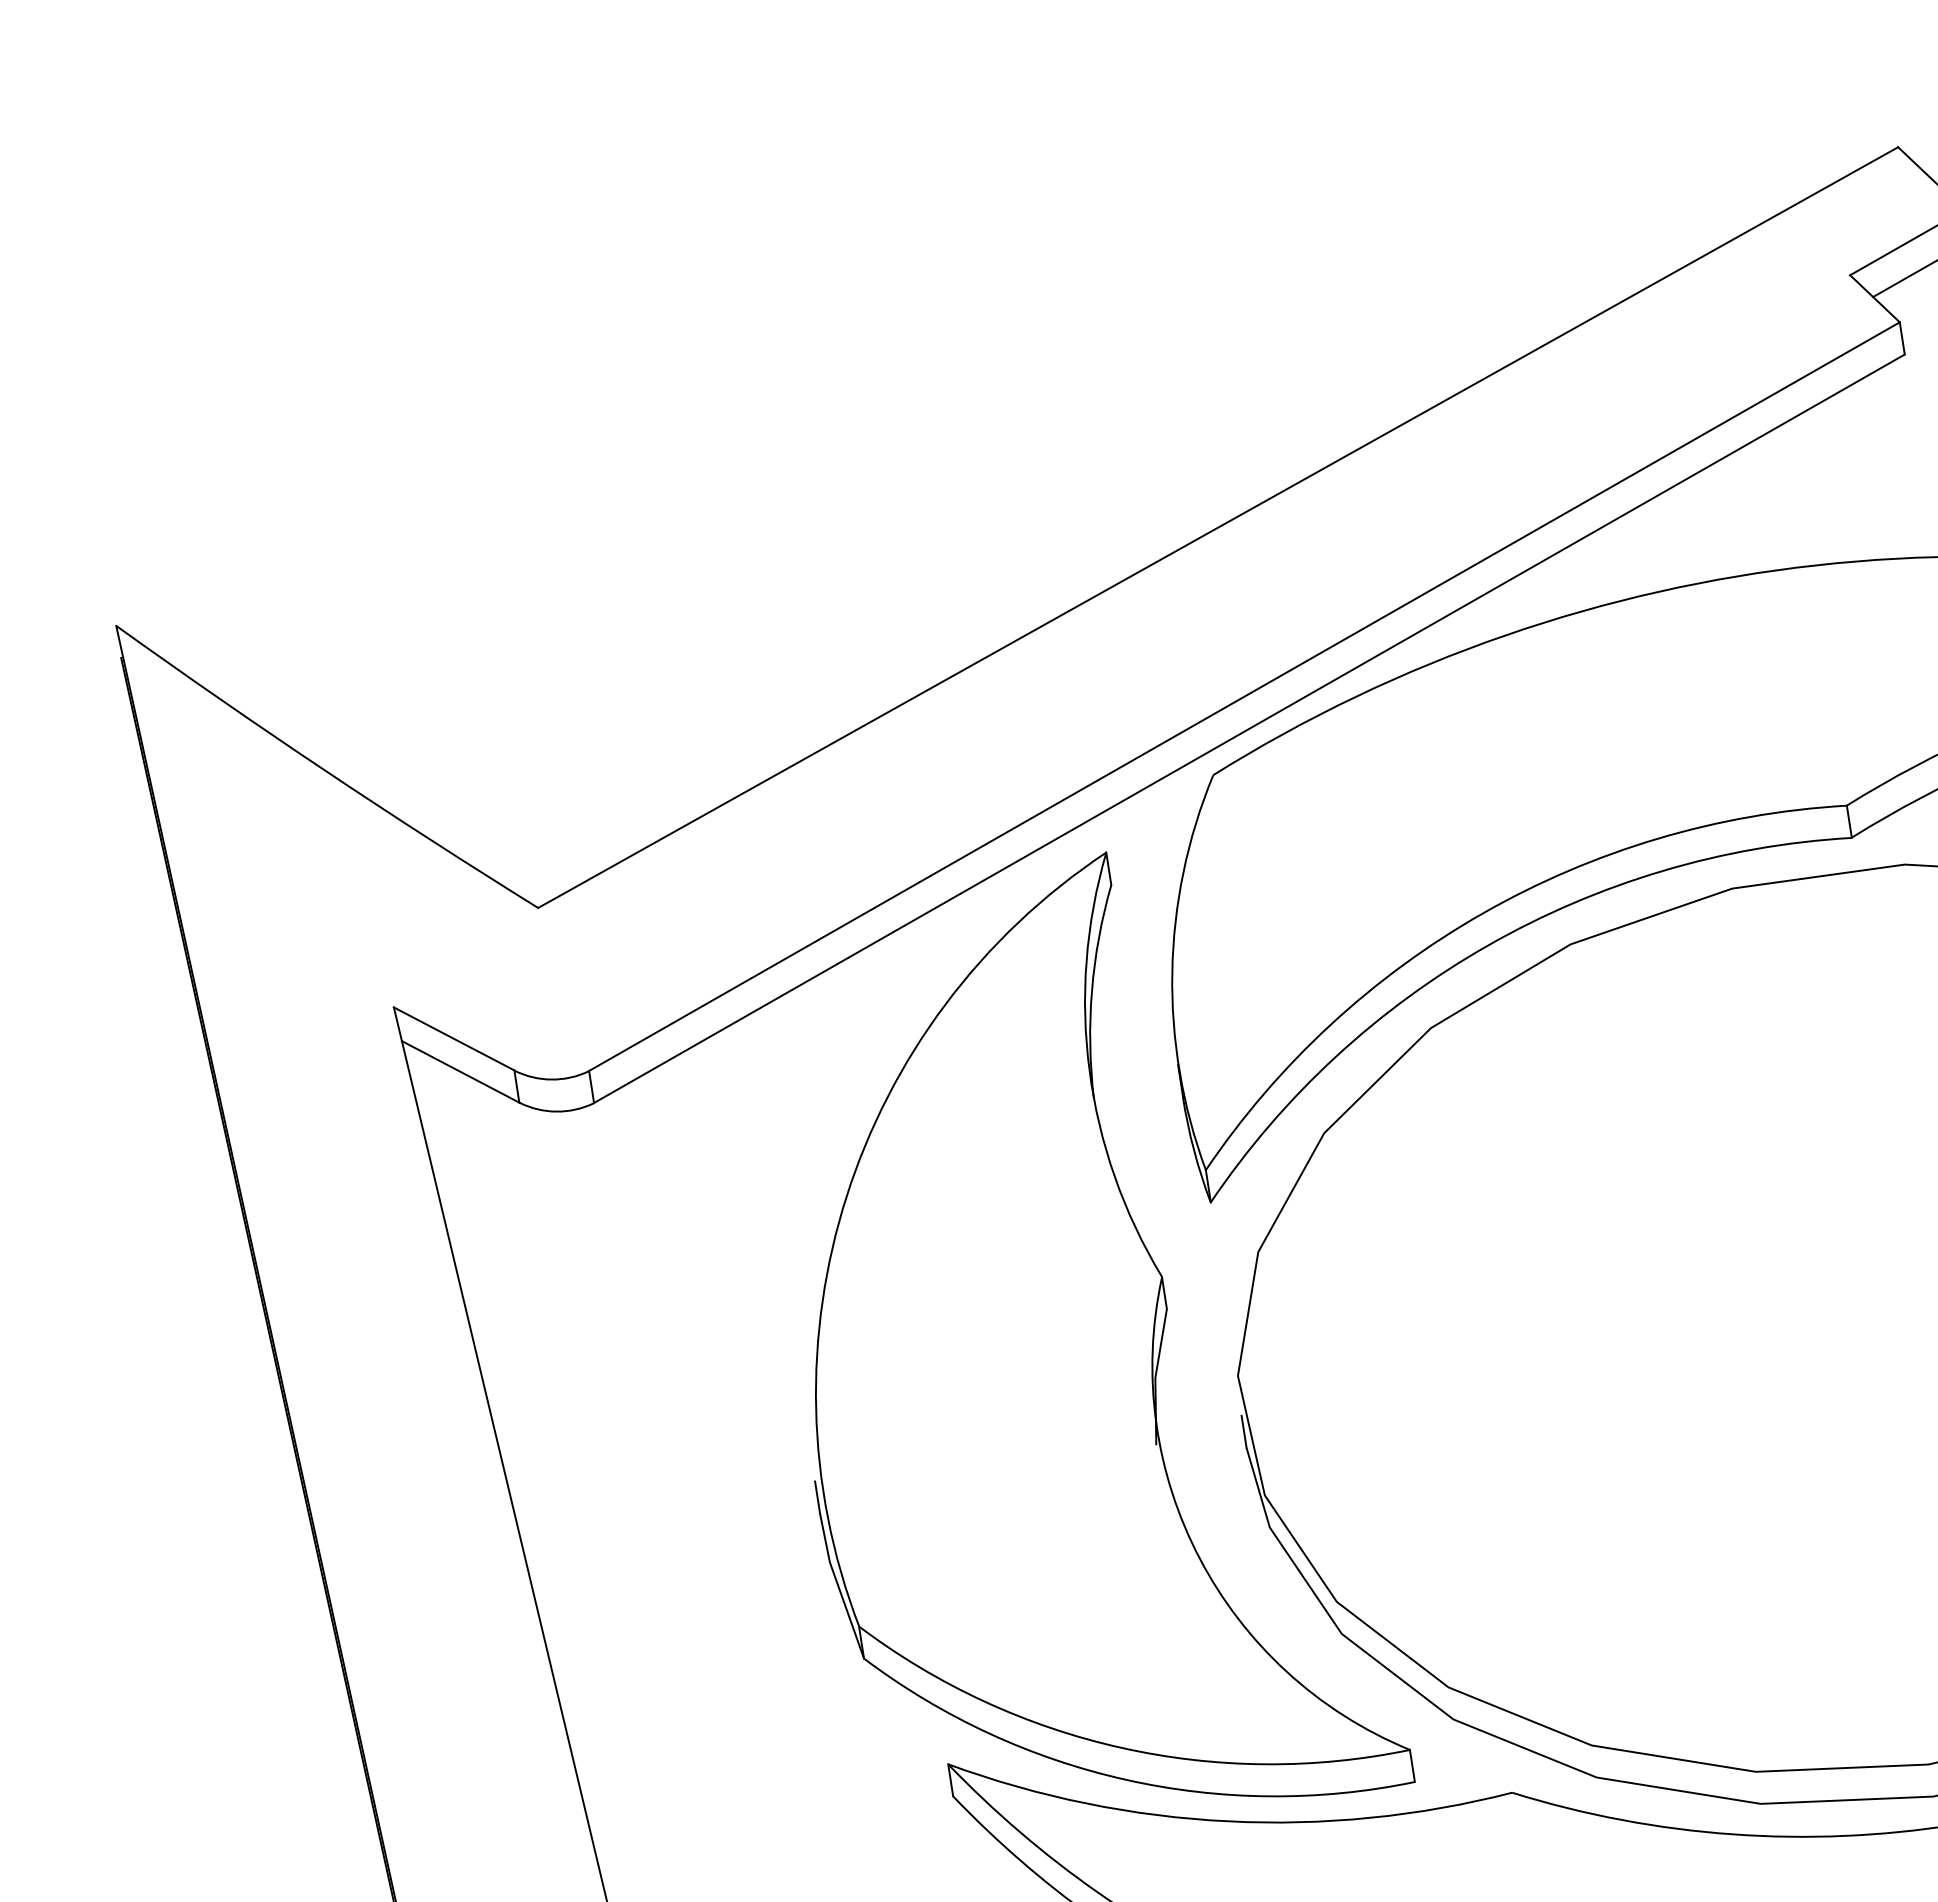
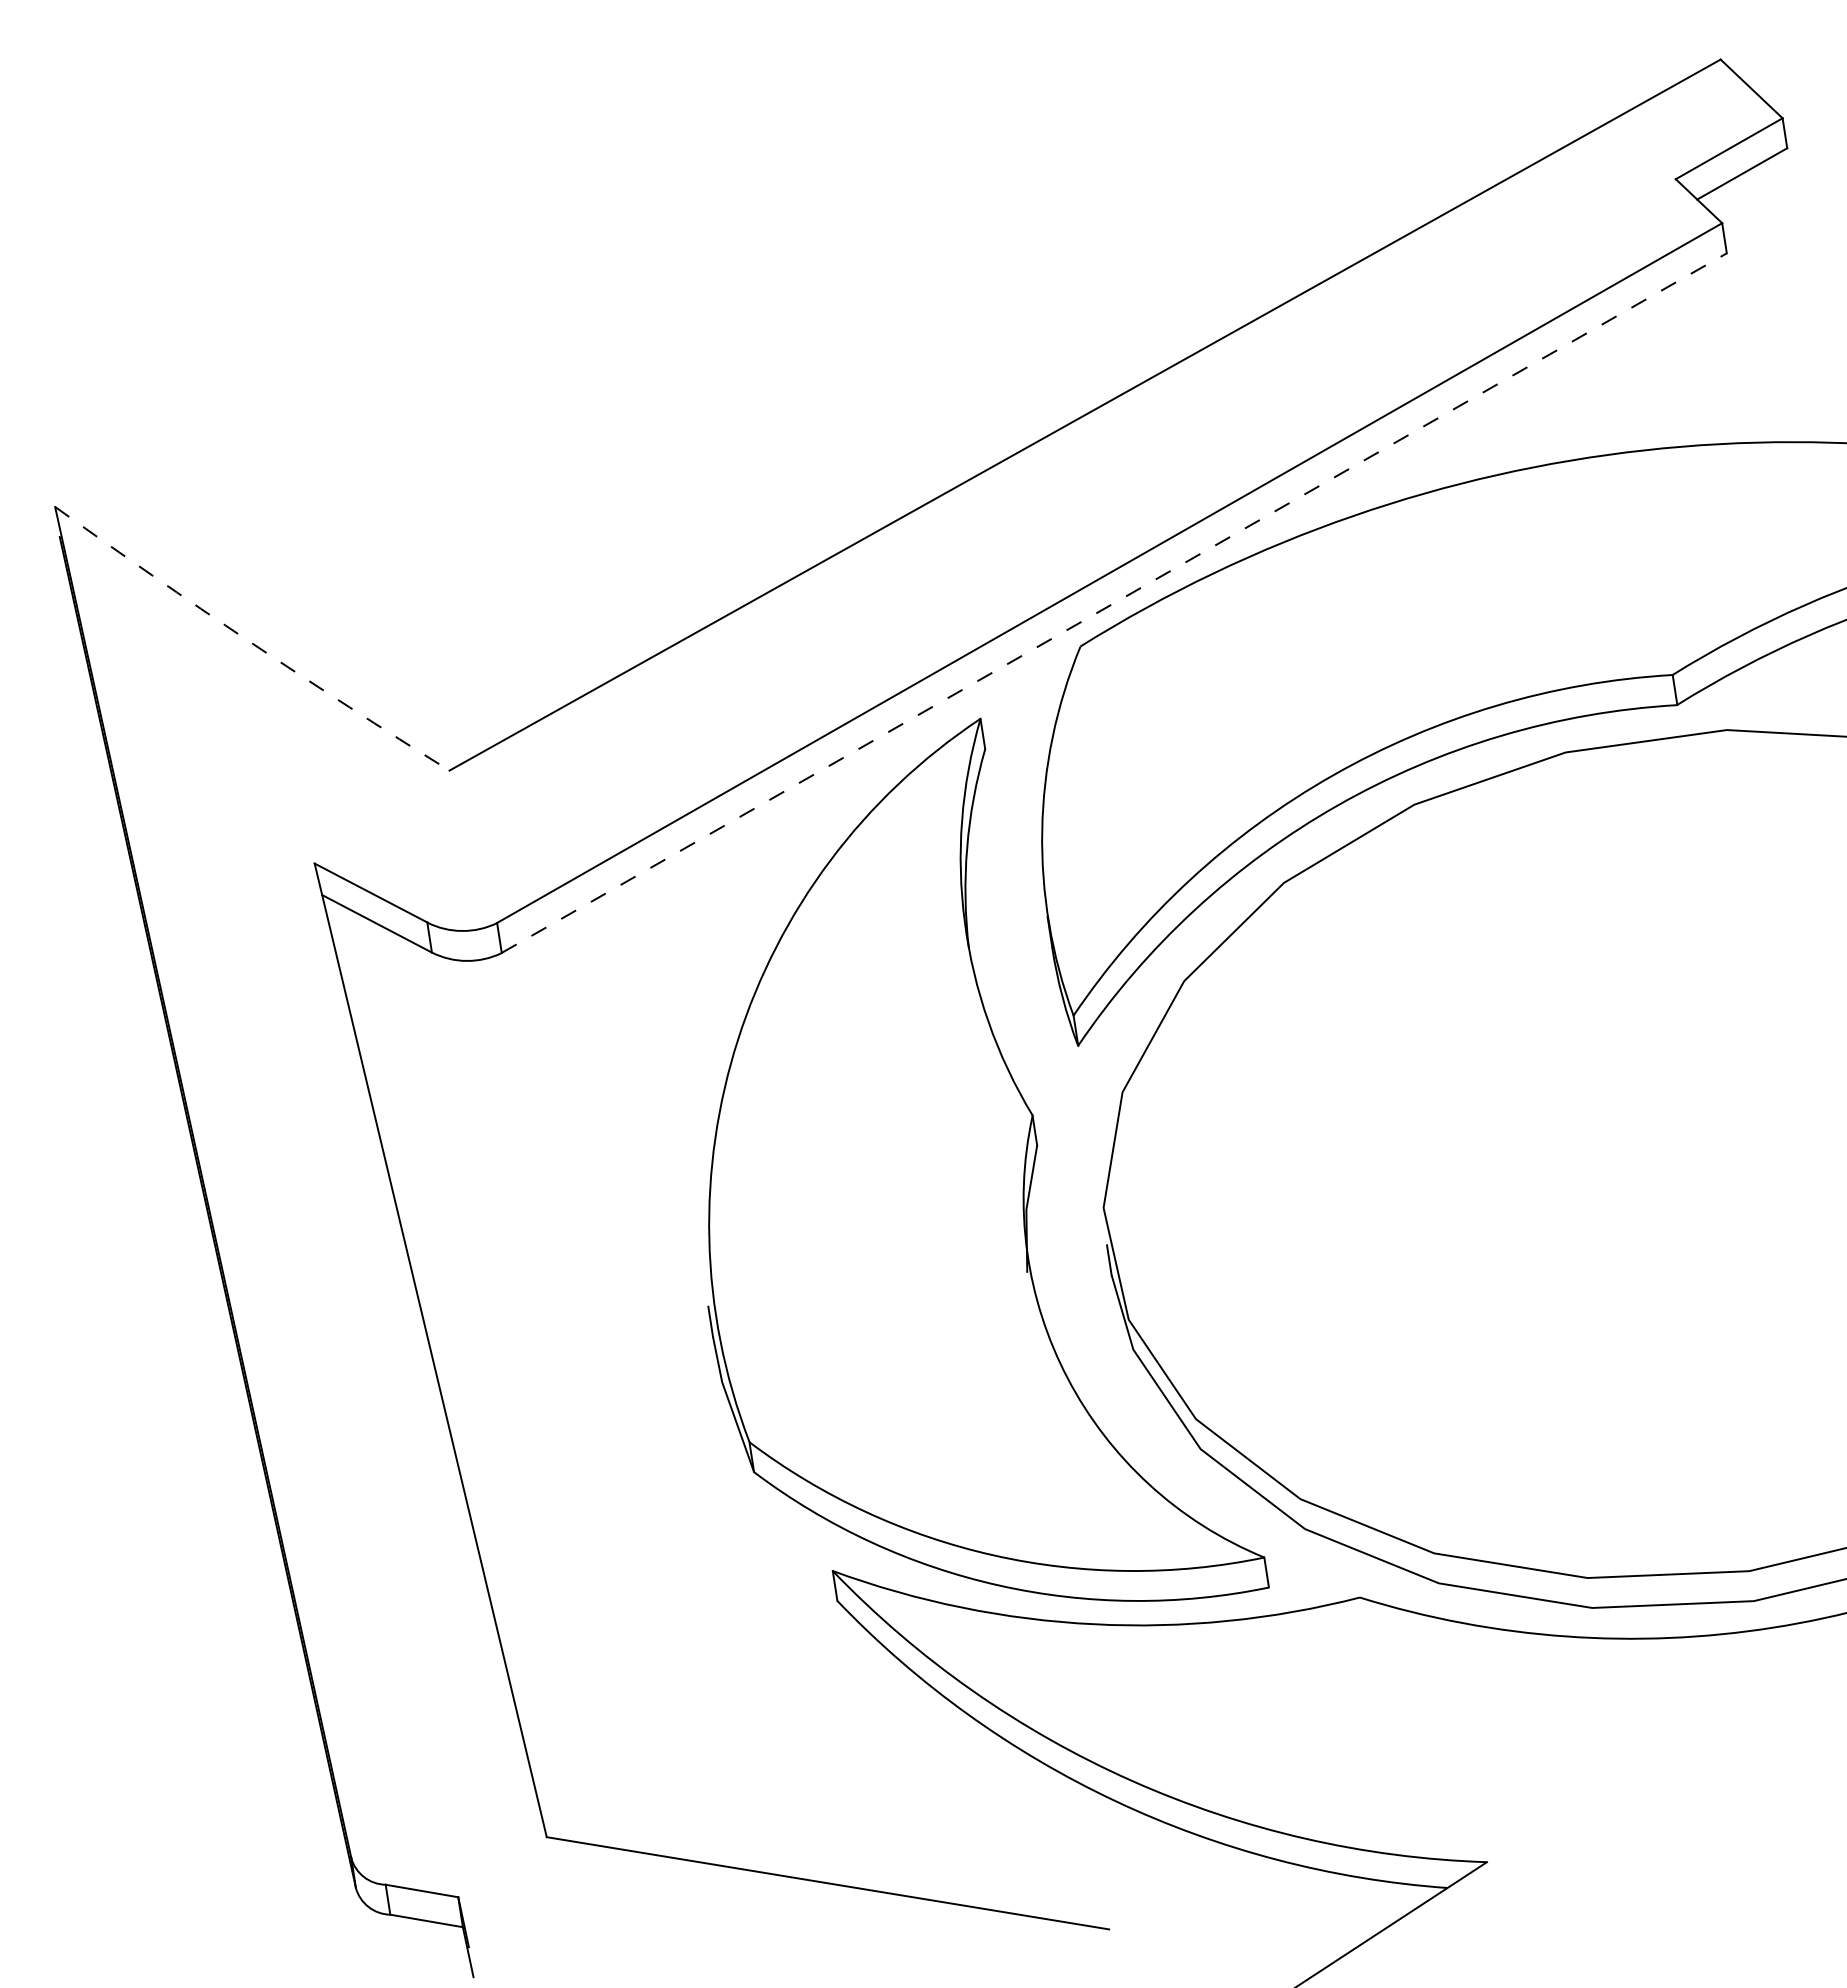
line: (1249, 728) -> (1114, 602), solid -> dashed
arc: (325, 770) -> (250, 642), solid -> dashed

